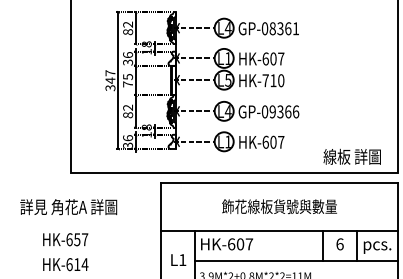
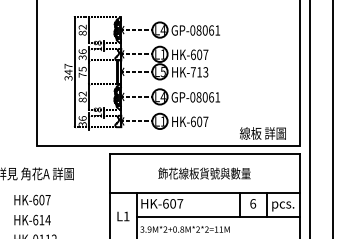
text: (279, 28) -> (204, 30), GP-08361 -> GP-08061
text: (280, 80) -> (205, 72), HK-710 -> HK-713
text: (284, 112) -> (208, 97), GP-09366 -> GP-08061
text: (76, 238) -> (41, 199), HK-657 -> HK-607

